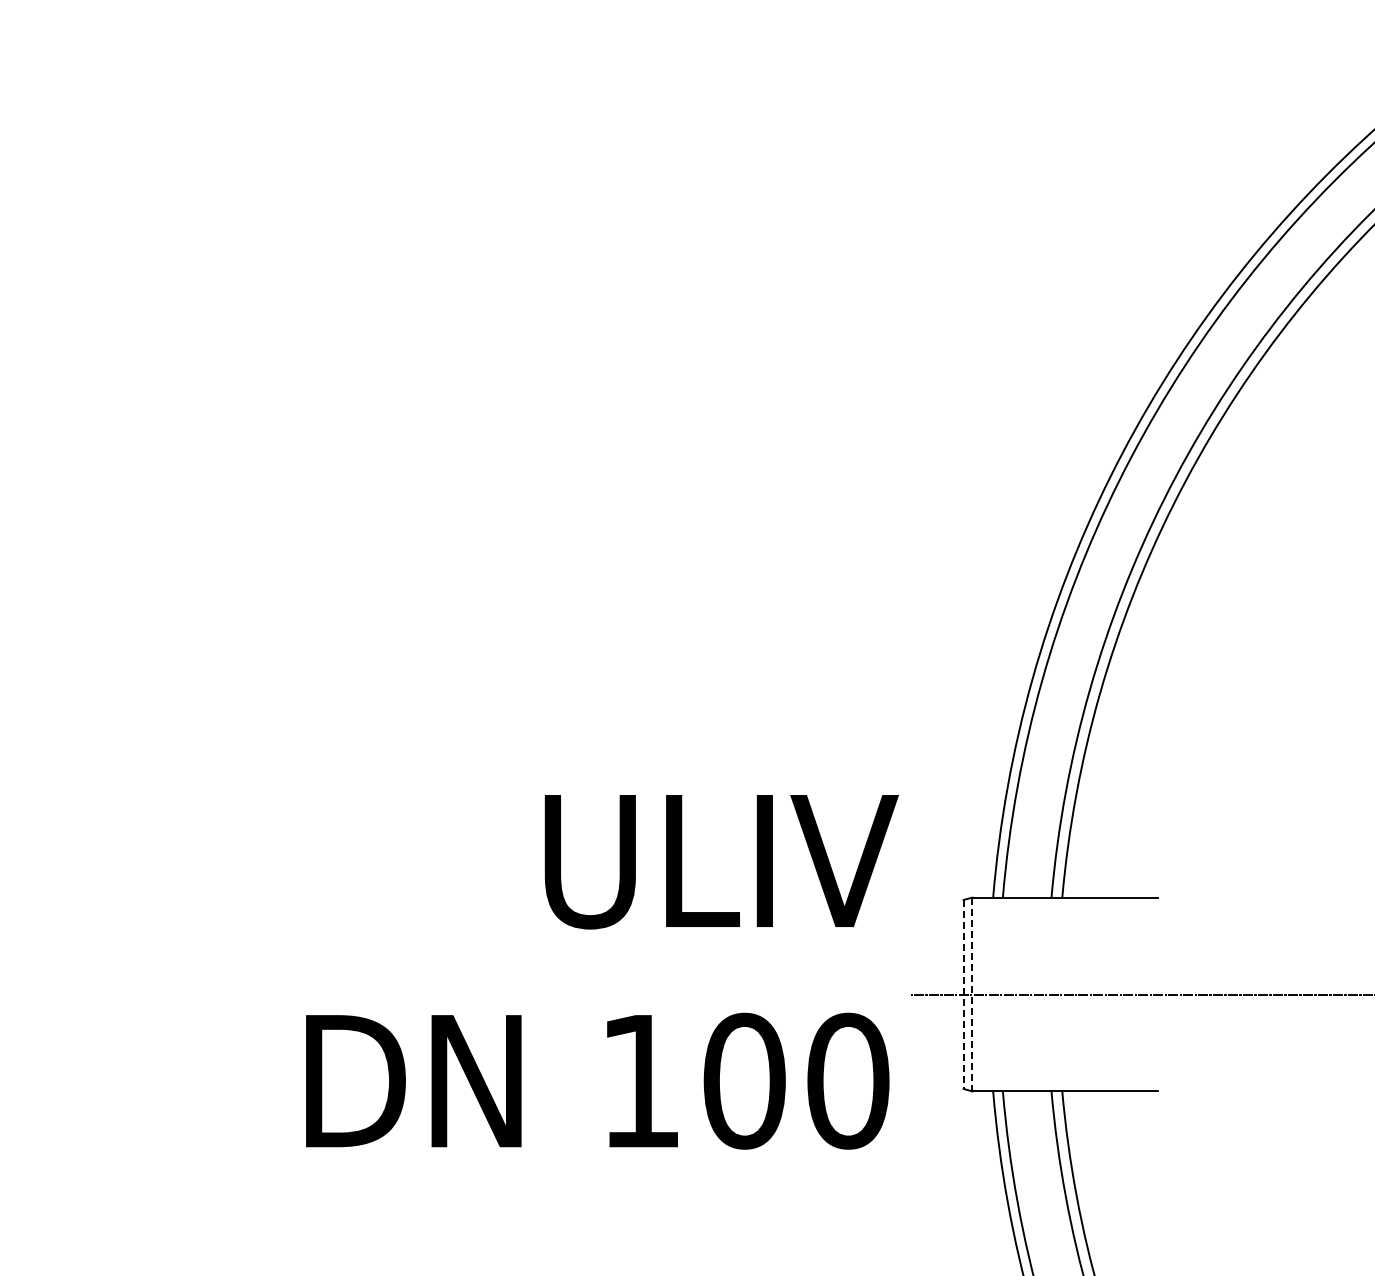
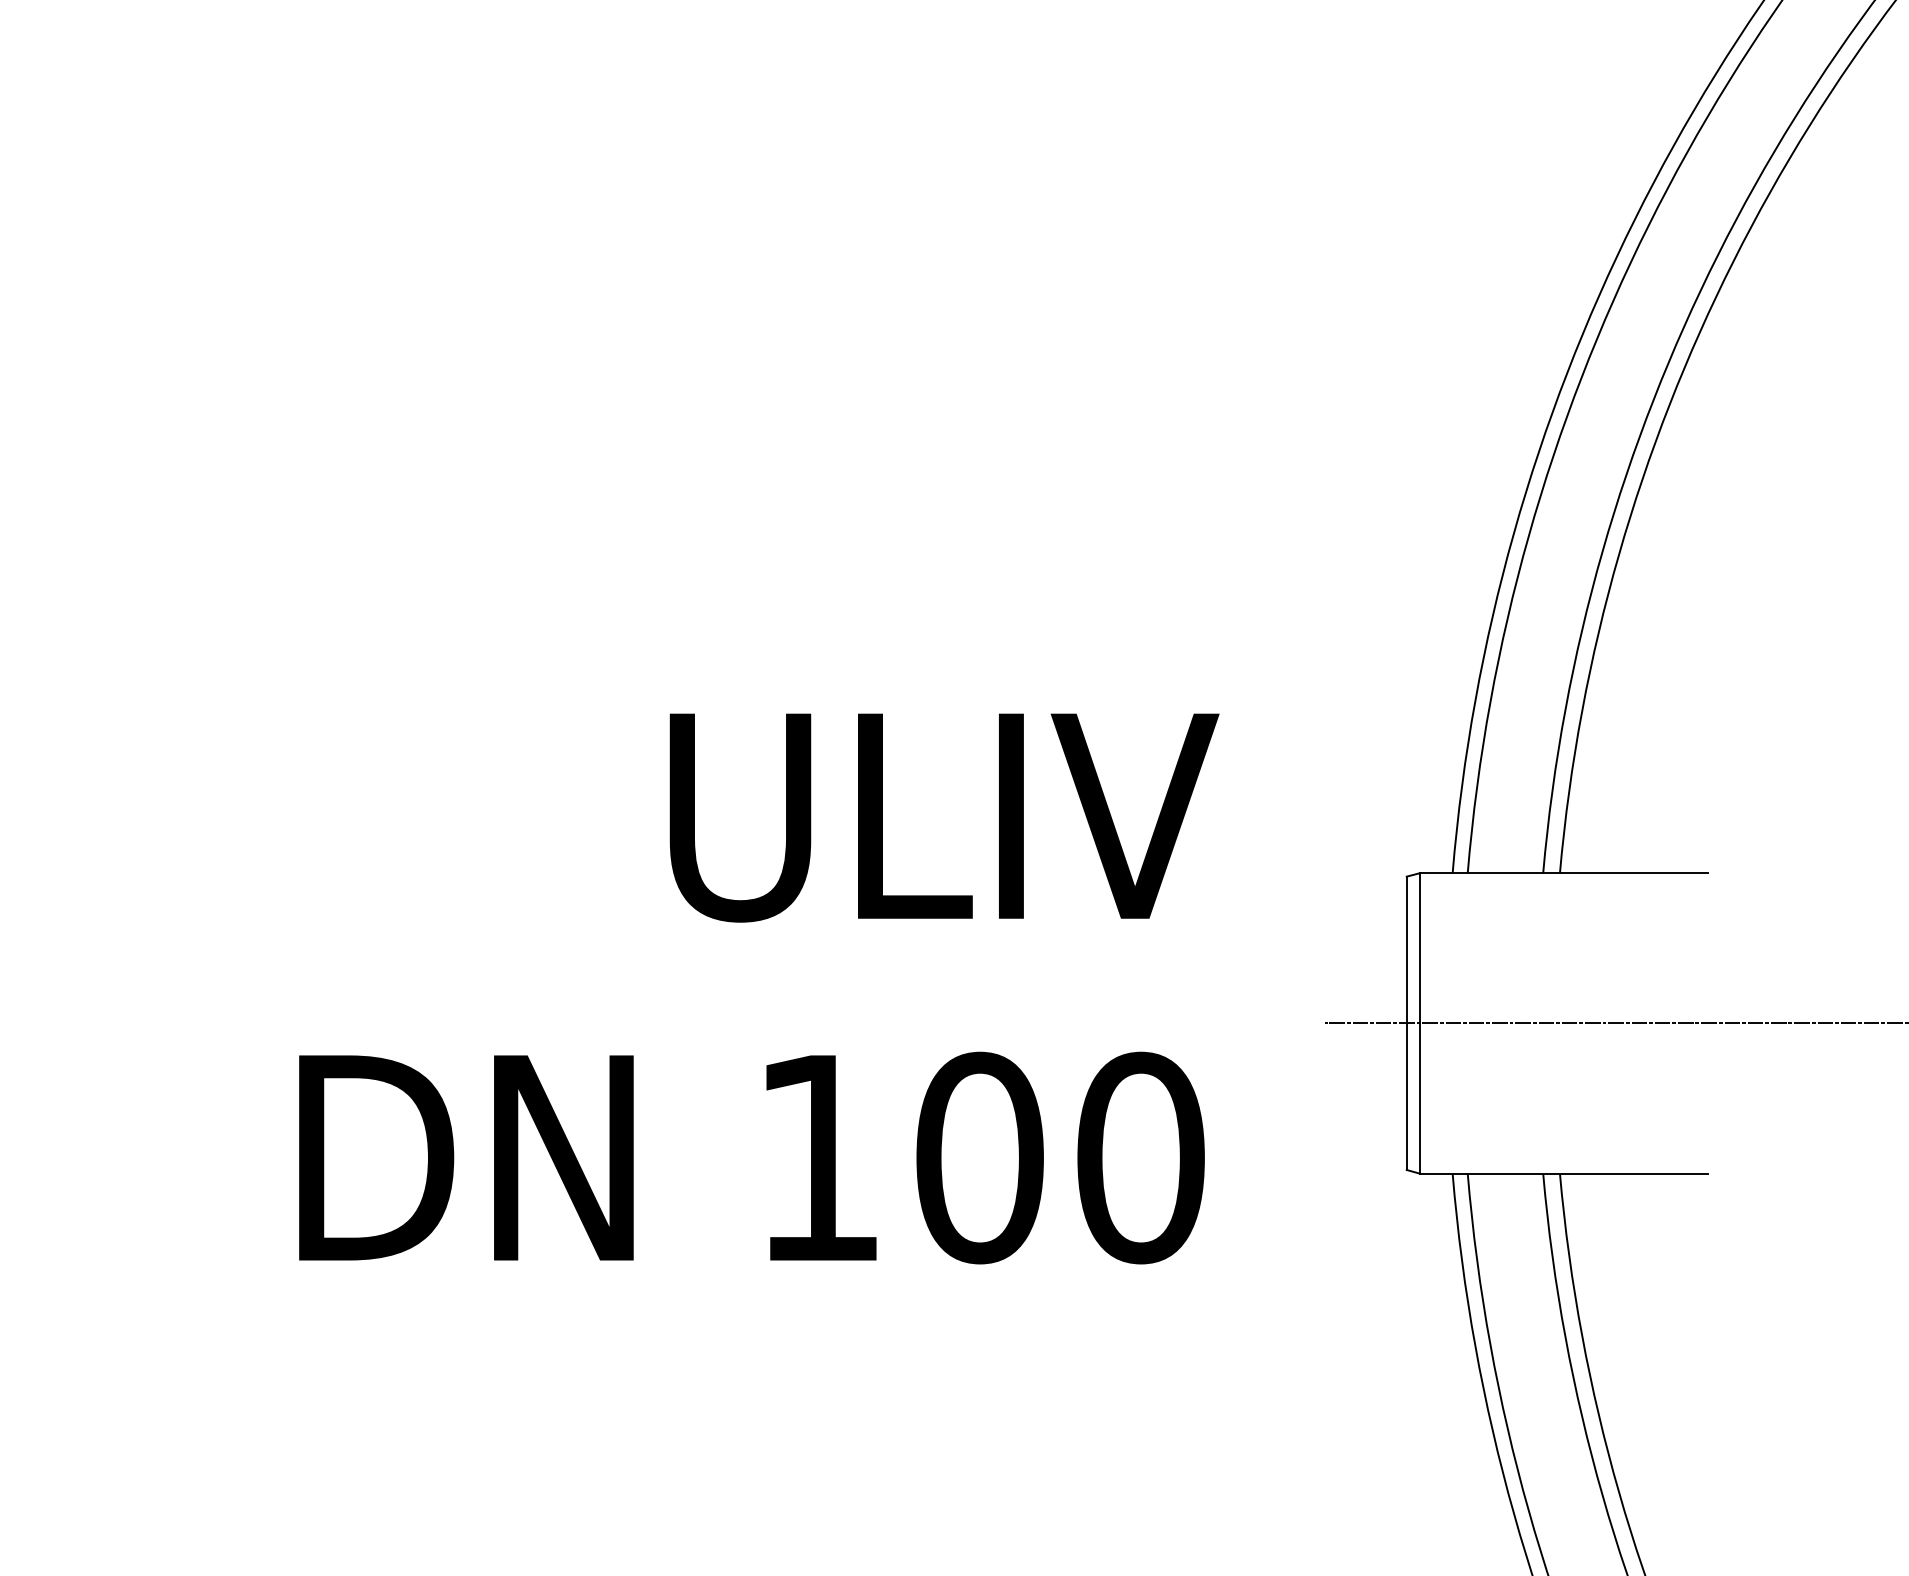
text: (602, 972) -> (759, 989), moved
line: (963, 994) -> (1406, 1023), dashed -> solid
line: (972, 994) -> (1420, 1023), dashed -> solid

